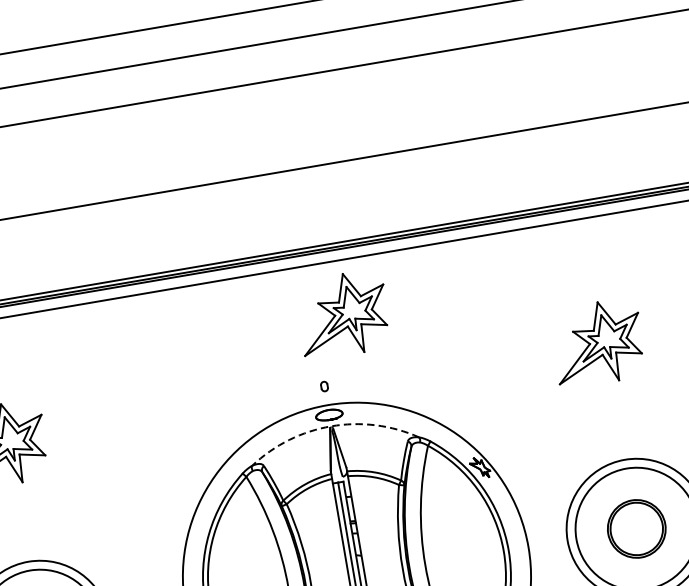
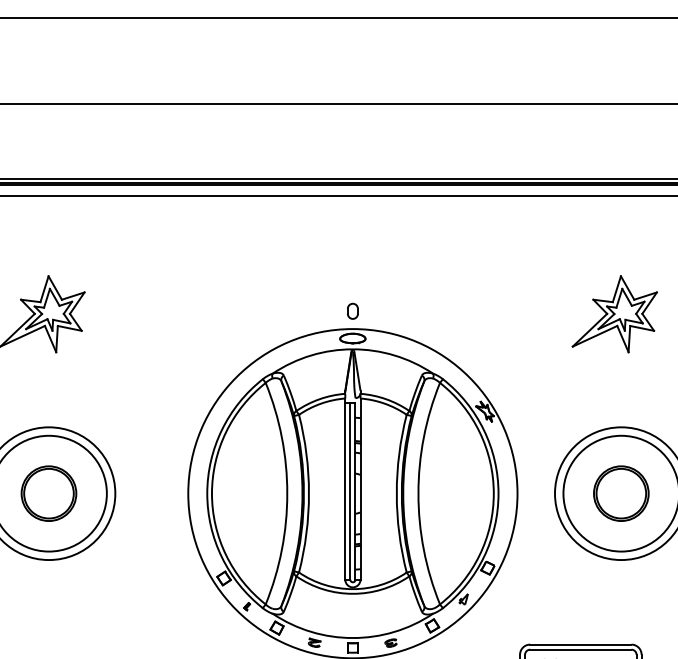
part: (342, 315) -> (381, 247), removed
part: (323, 385) -> (352, 310), size x1.67
arc: (330, 426) -> (352, 349), dashed -> solid

